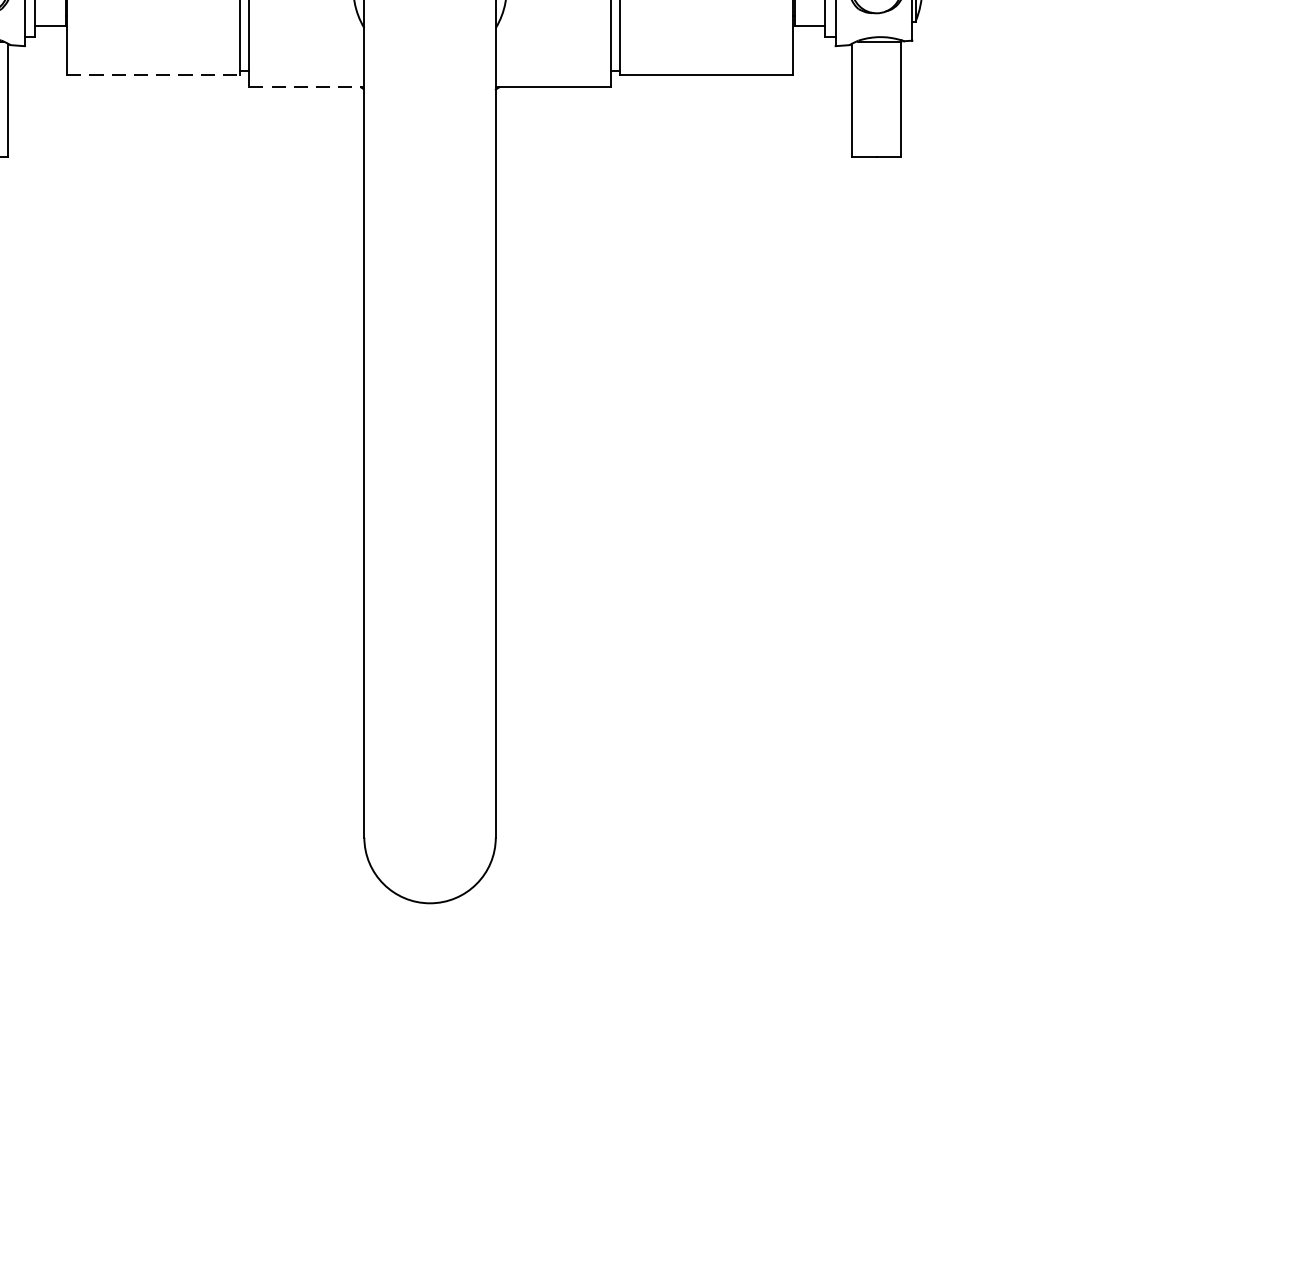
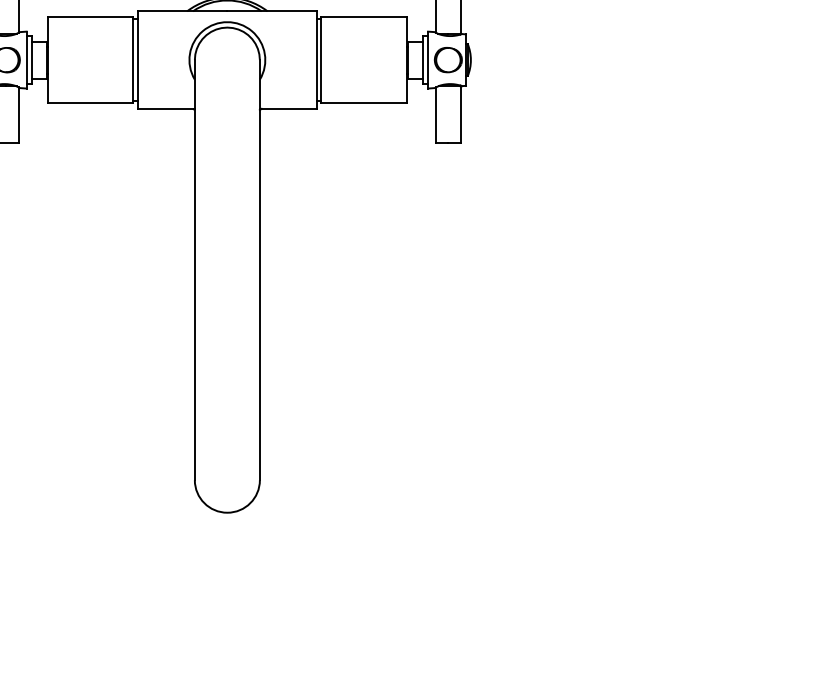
line: (153, 74) -> (90, 102), dashed -> solid
line: (307, 86) -> (166, 108), dashed -> solid

